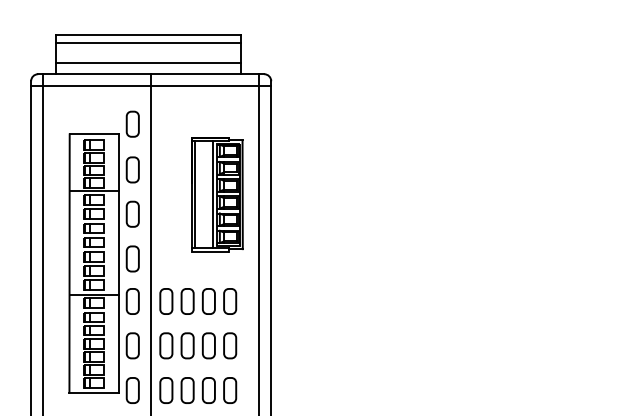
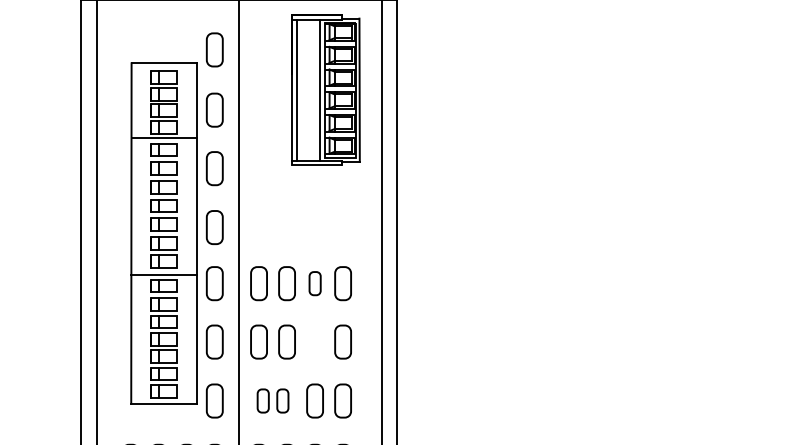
part: (217, 194) -> (326, 89), moved
part: (208, 301) -> (314, 283), size x0.7
part: (208, 345) -> (314, 341), removed
part: (176, 390) -> (272, 400), size x0.7

